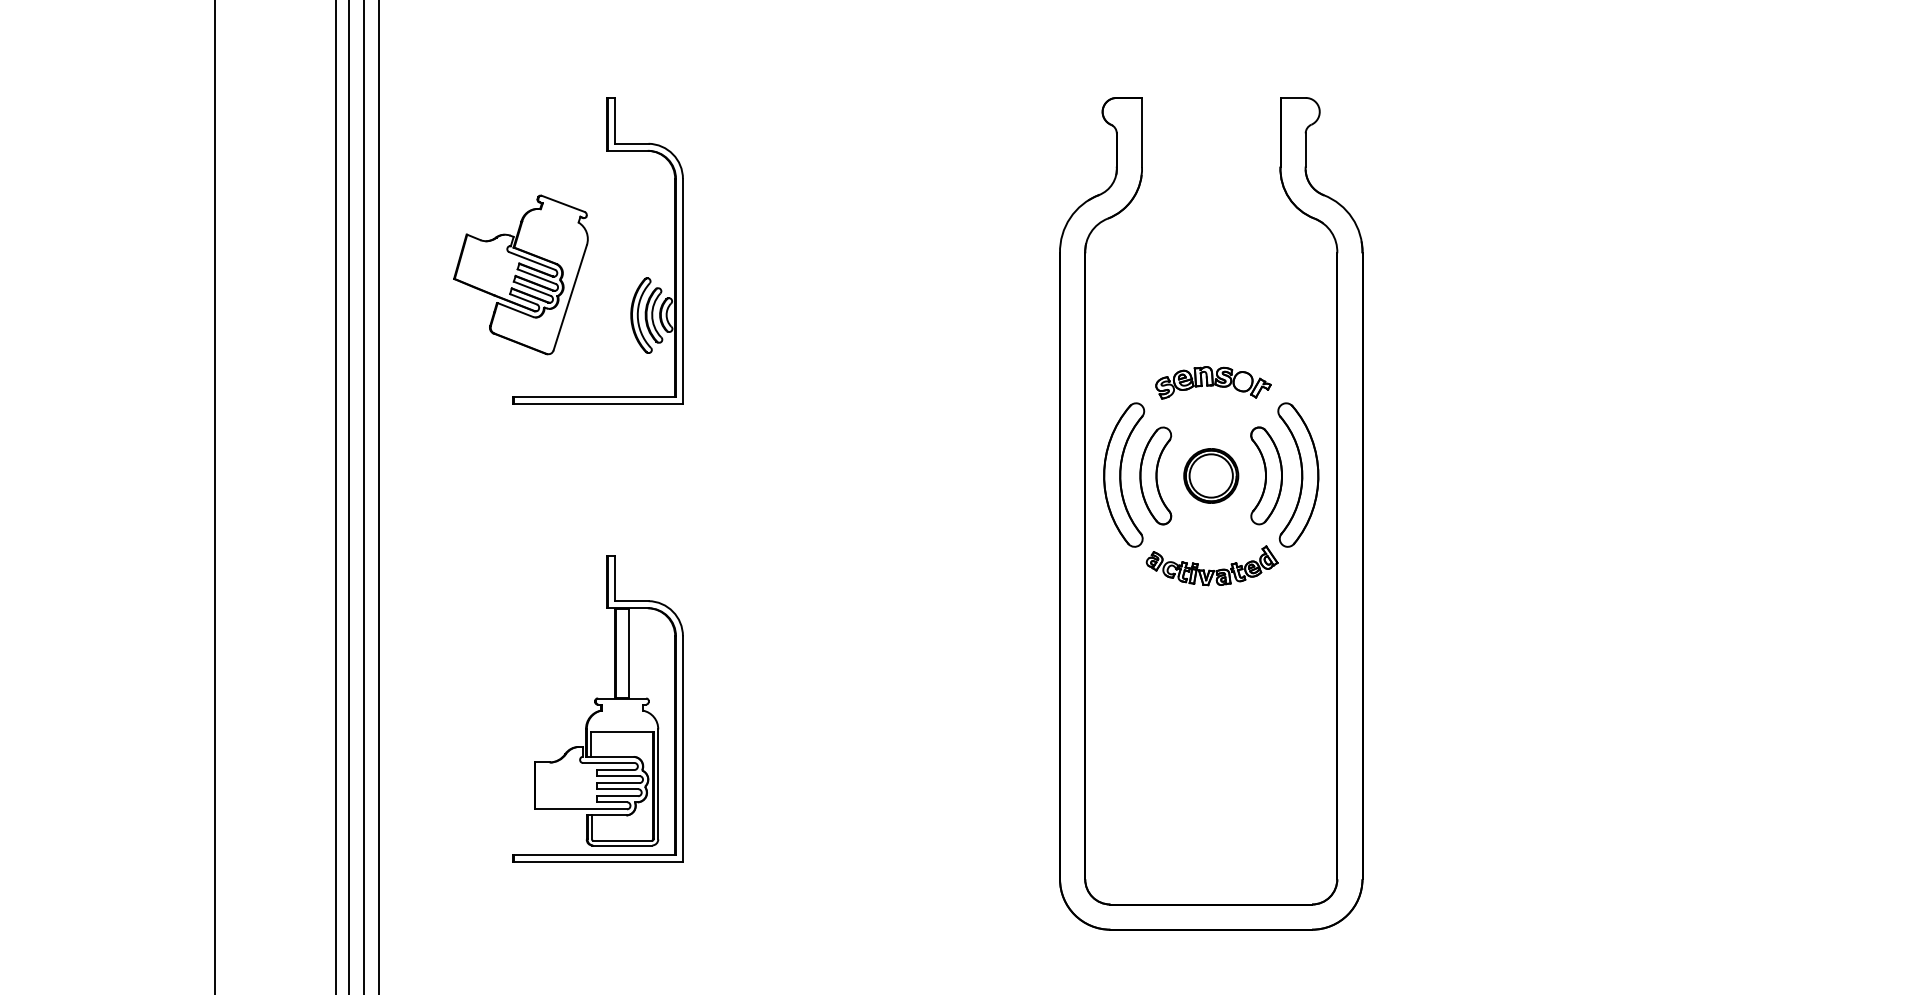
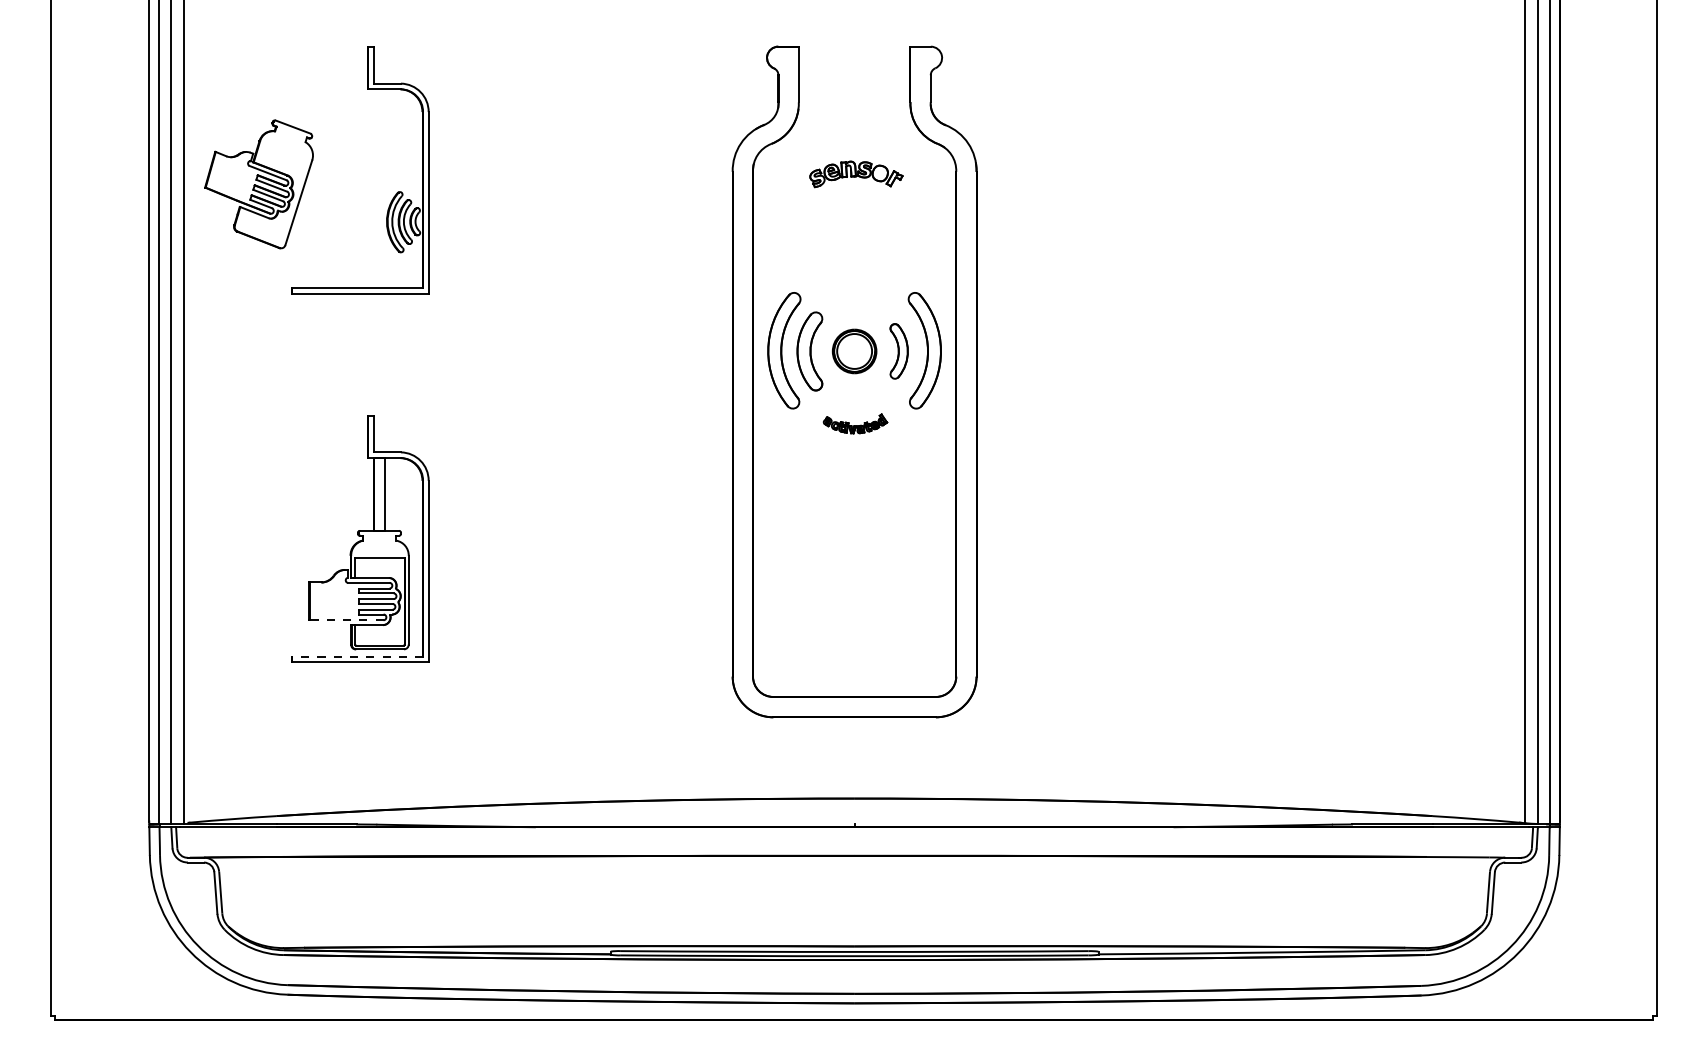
part: (520, 275) -> (258, 184), moved
part: (1213, 382) -> (856, 174), moved
part: (1265, 476) -> (898, 351), size x0.7
part: (1212, 565) -> (855, 423), size x0.6
line: (581, 809) -> (346, 620), solid -> dashed
line: (594, 854) -> (357, 656), solid -> dashed

